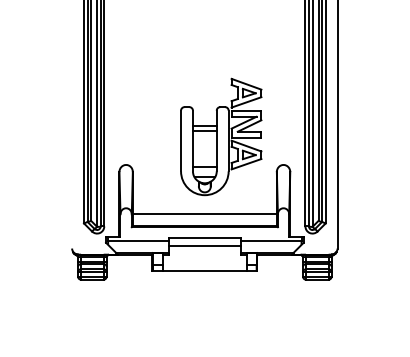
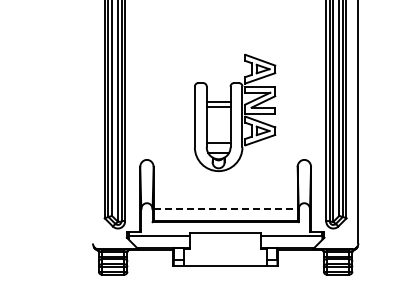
part: (221, 136) -> (235, 112), moved
line: (205, 214) -> (226, 209), solid -> dashed
line: (204, 246) -> (225, 241), removed

